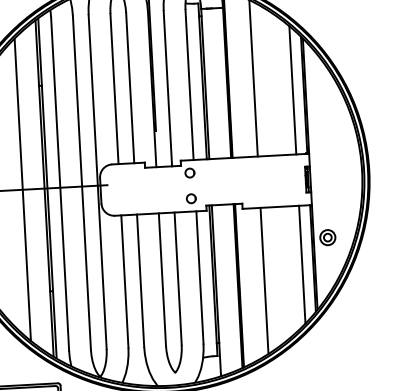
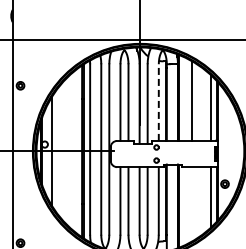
line: (188, 84) -> (158, 102), solid -> dashed
line: (21, 190) -> (70, 151), removed
line: (264, 280) -> (191, 204), removed

